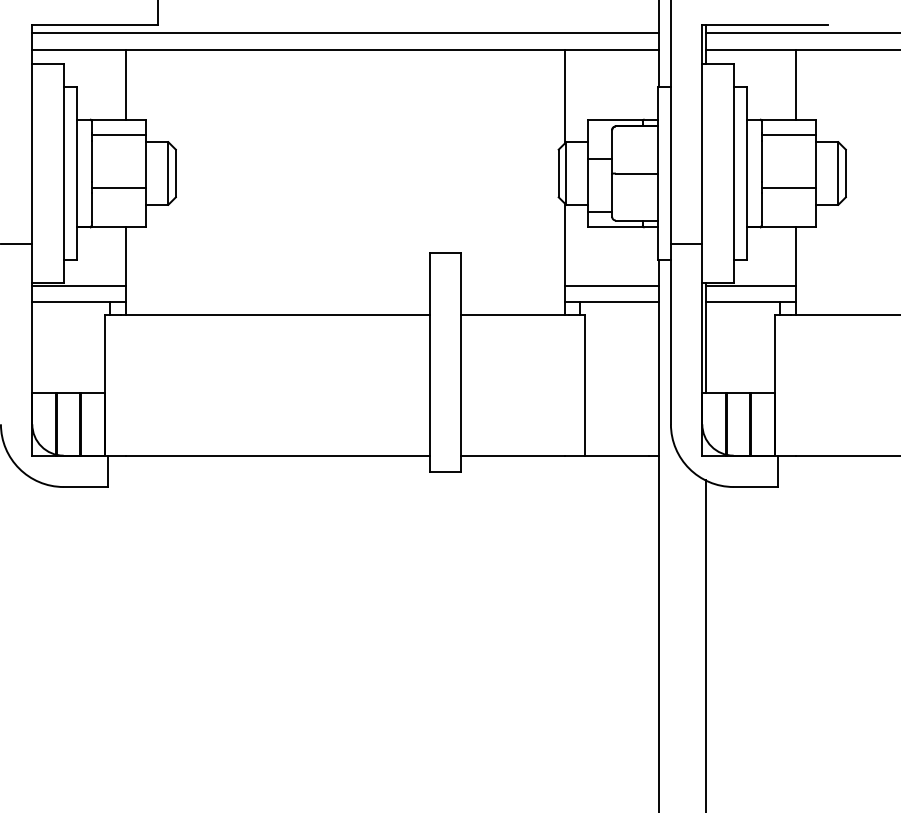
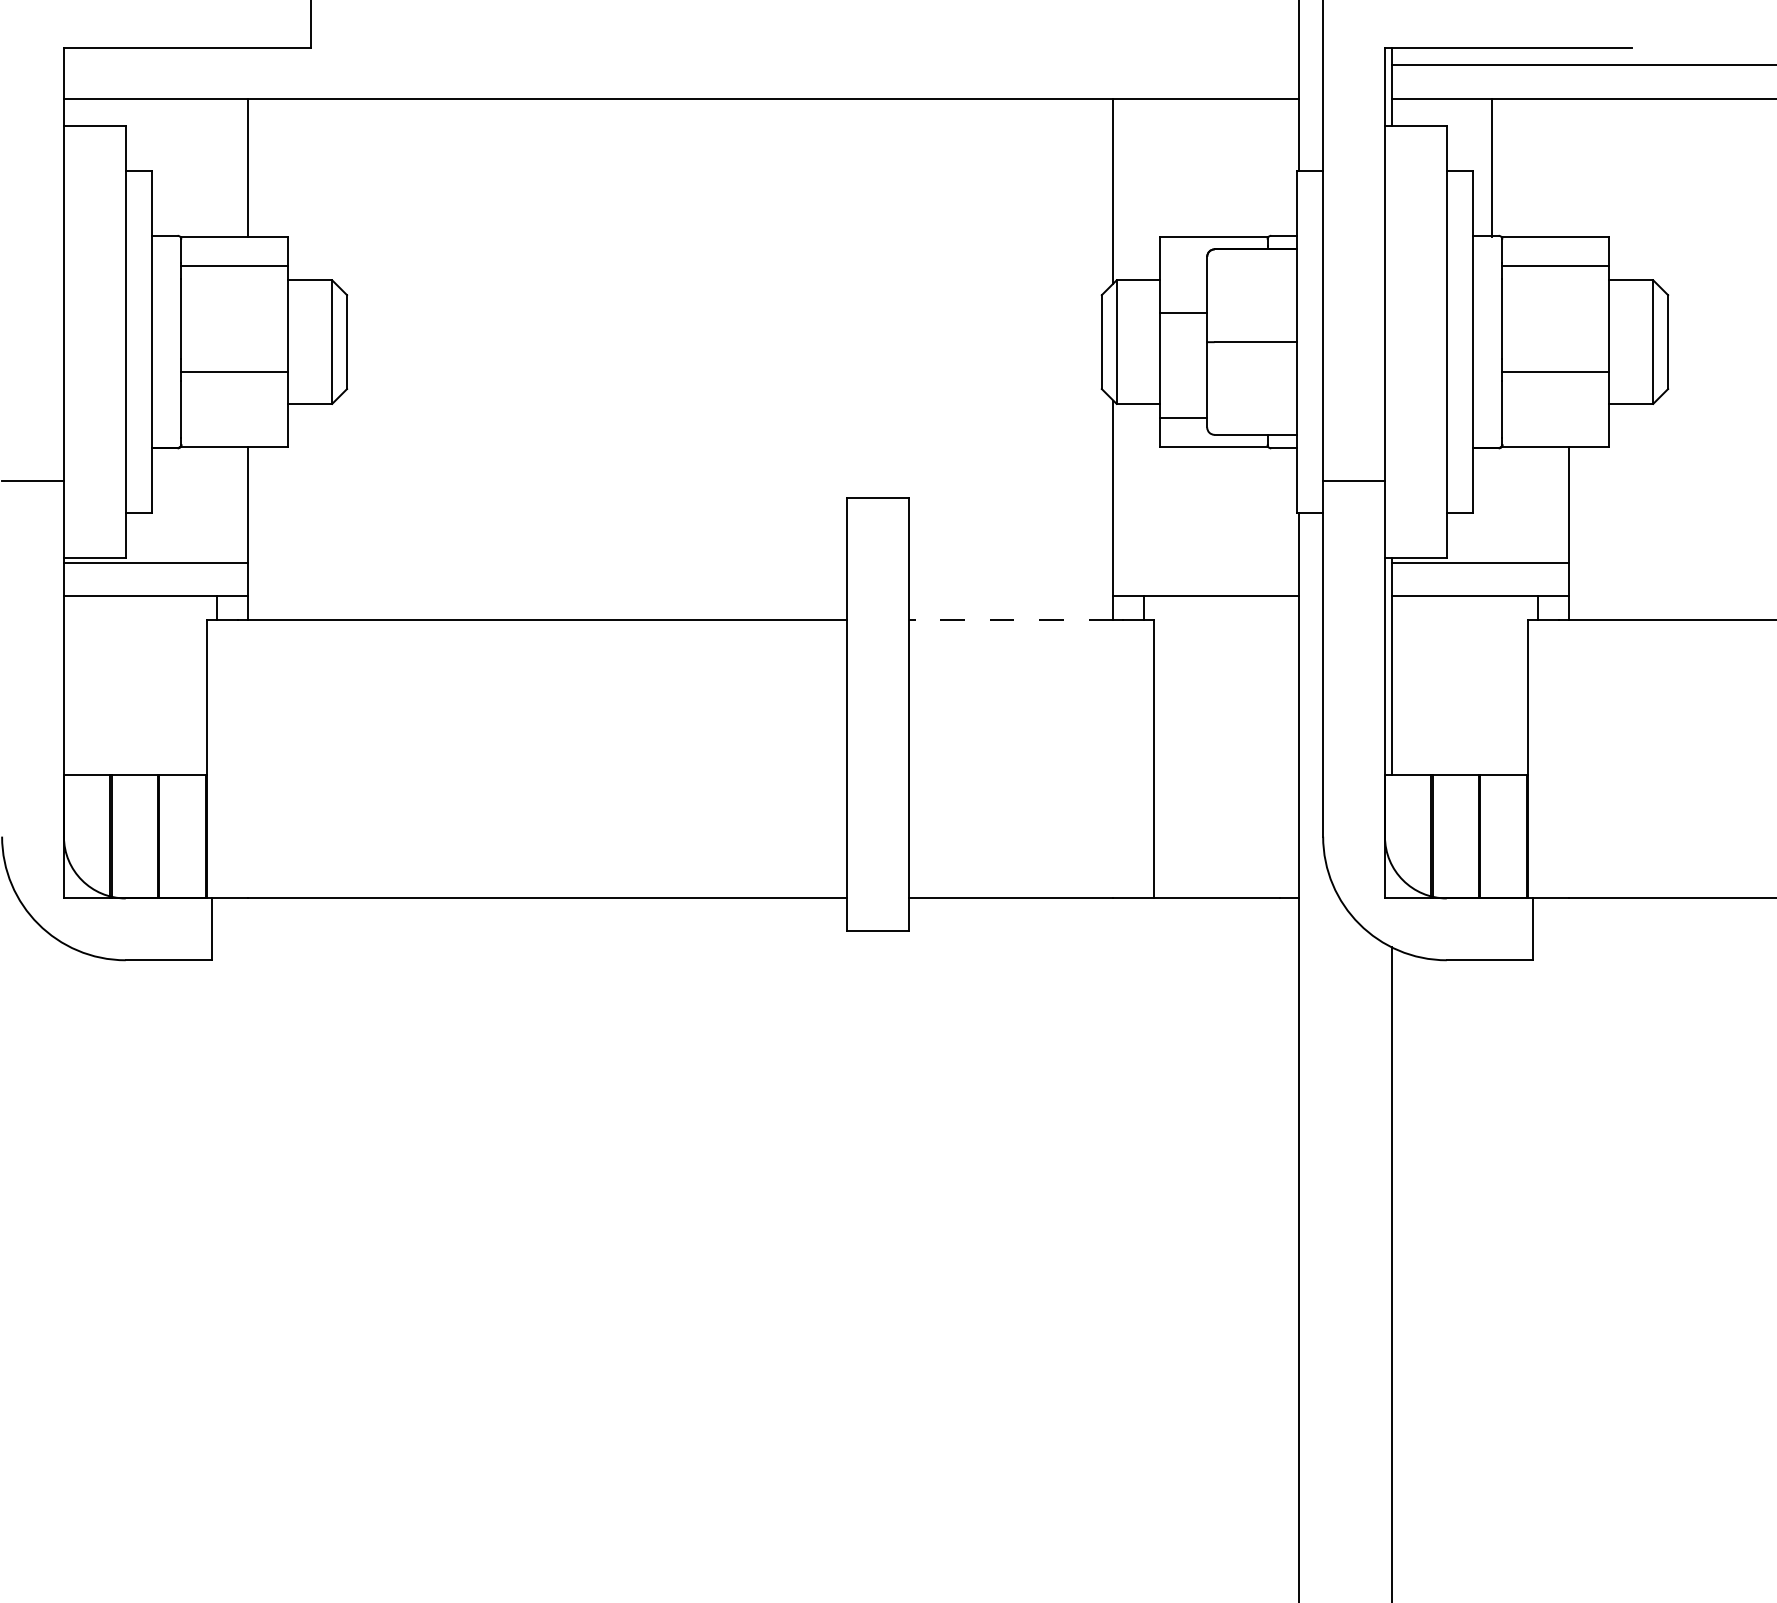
line: (345, 33) -> (681, 66), removed
line: (795, 84) -> (1491, 166), moved
line: (611, 285) -> (1205, 562), removed
line: (512, 314) -> (1010, 620), solid -> dashed

